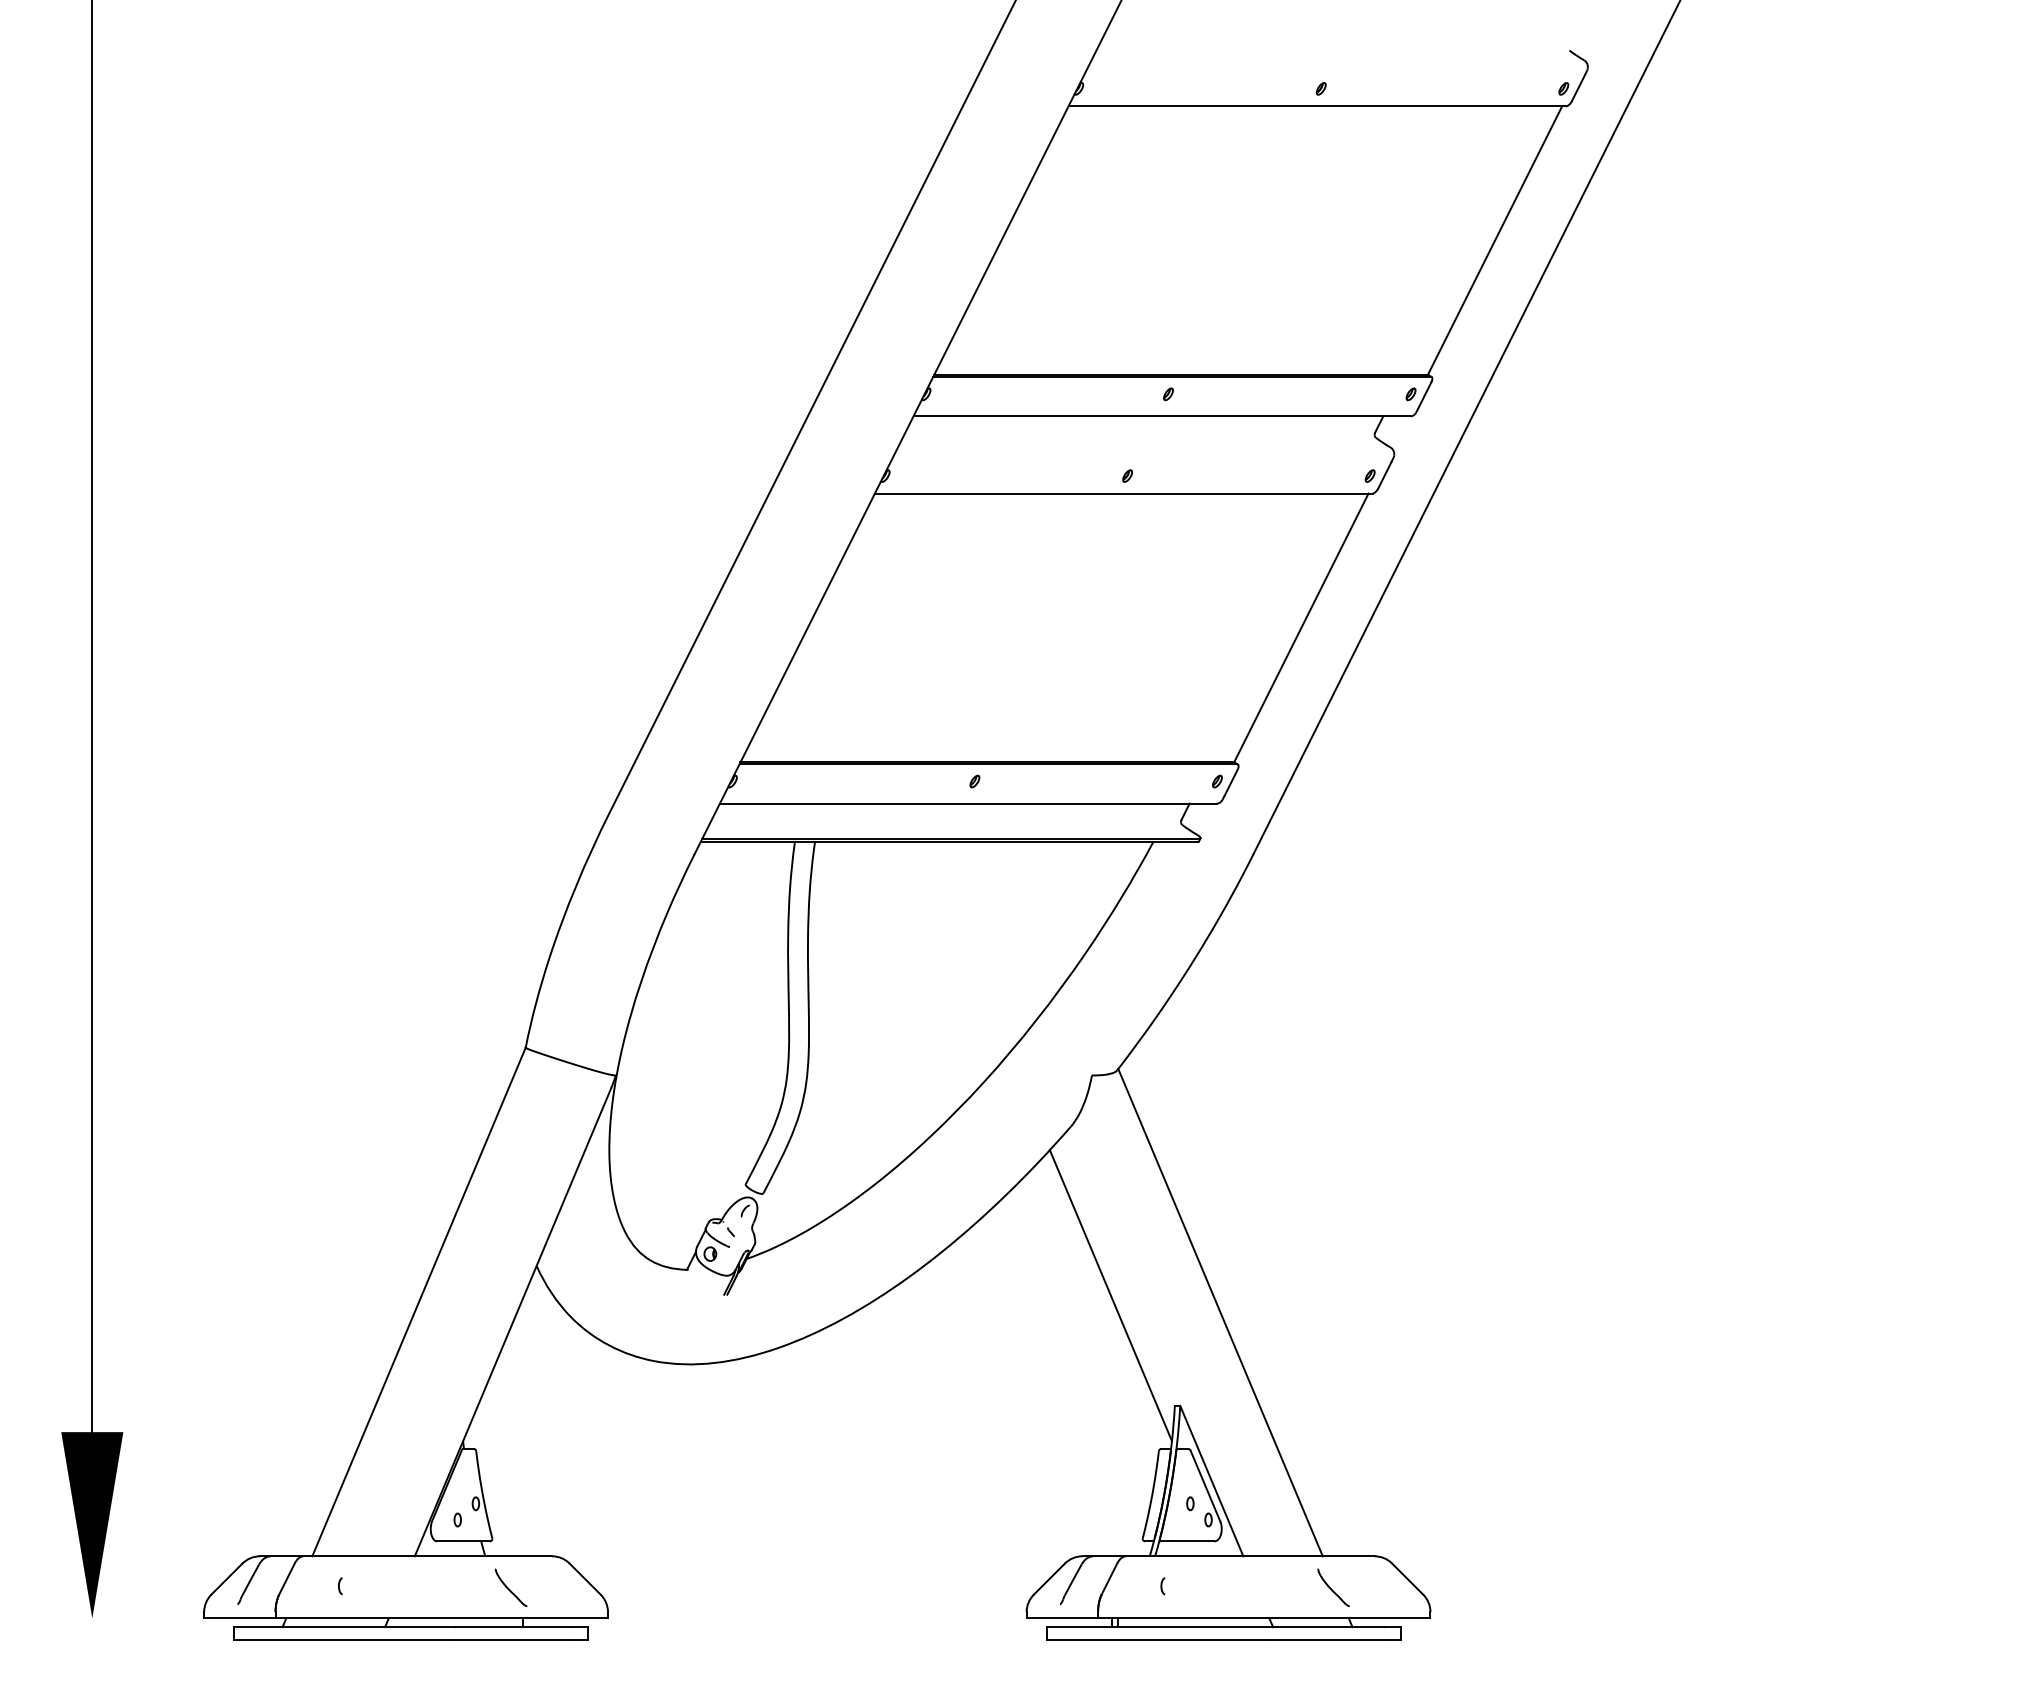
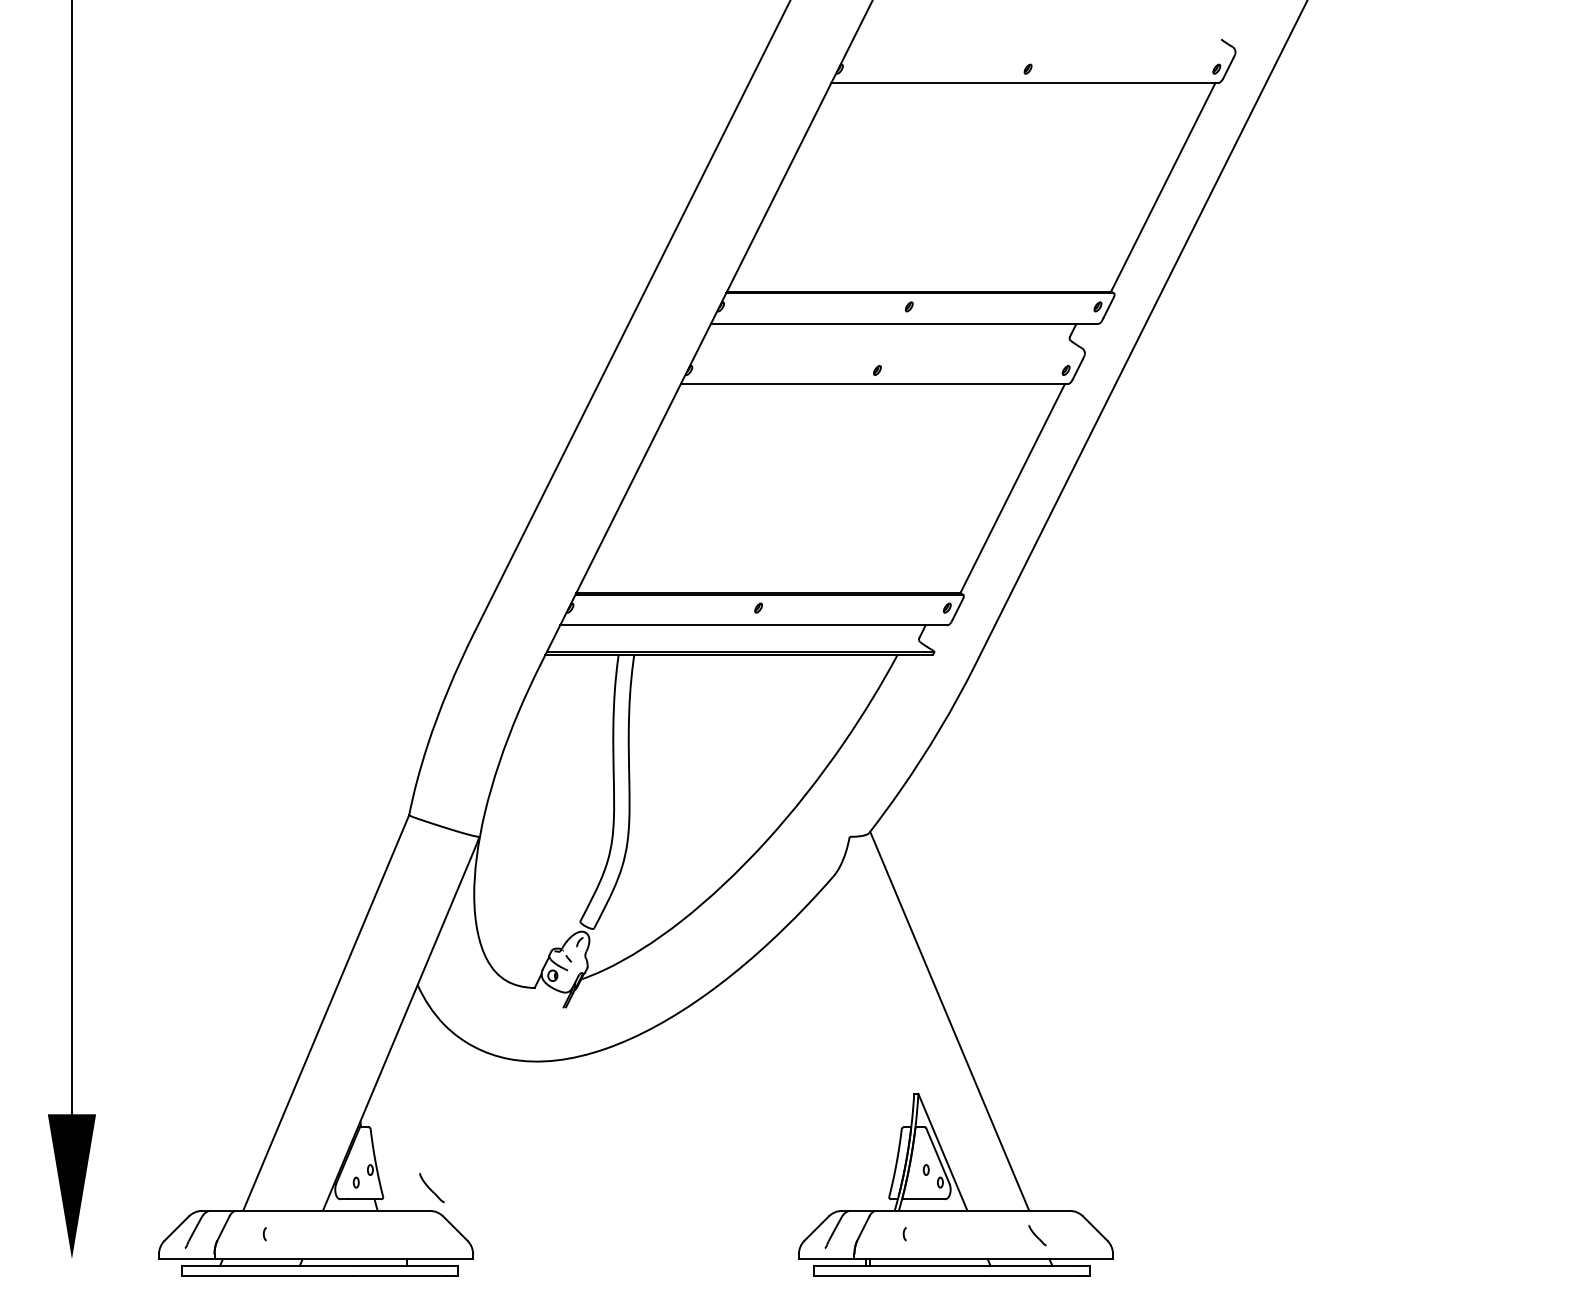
line: (1110, 1295) -> (864, 1007), removed
part: (510, 1587) -> (431, 1187), moved
part: (1333, 1587) -> (1037, 1235), size x0.7

